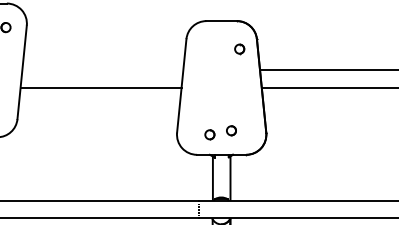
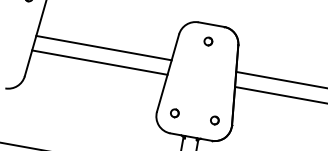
part: (239, 49) -> (208, 41), moved
line: (102, 70) -> (103, 48), added
circle: (231, 130) -> (214, 120), moved
circle: (209, 134) -> (174, 112), moved

